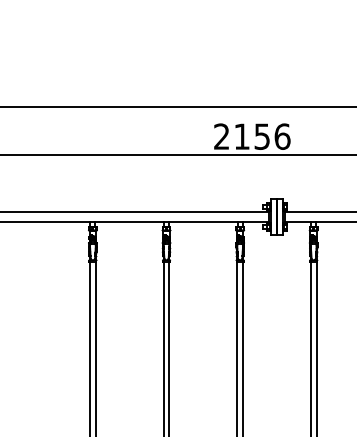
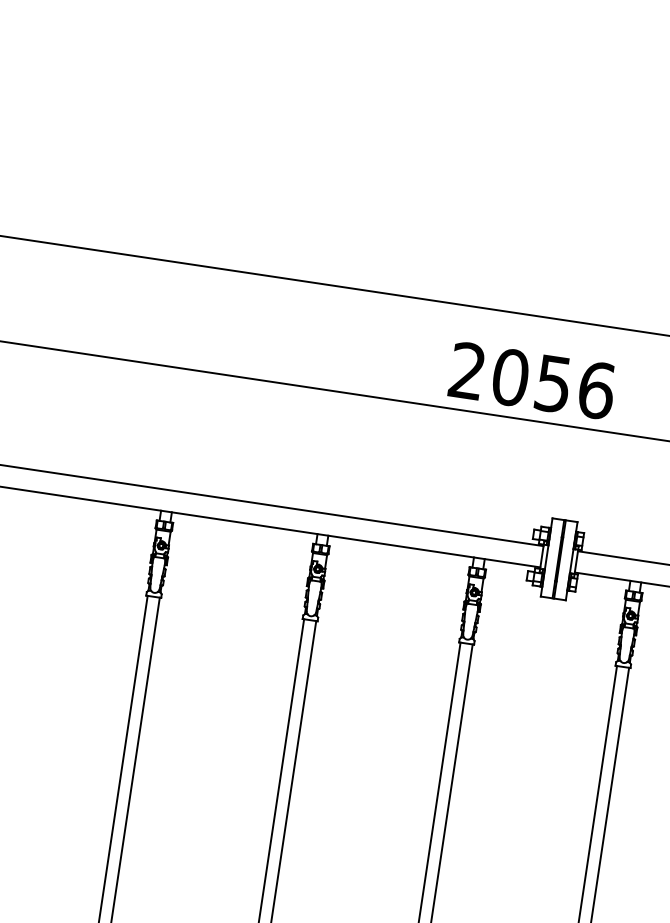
text: (242, 136) -> (511, 377), 2156 -> 2056

